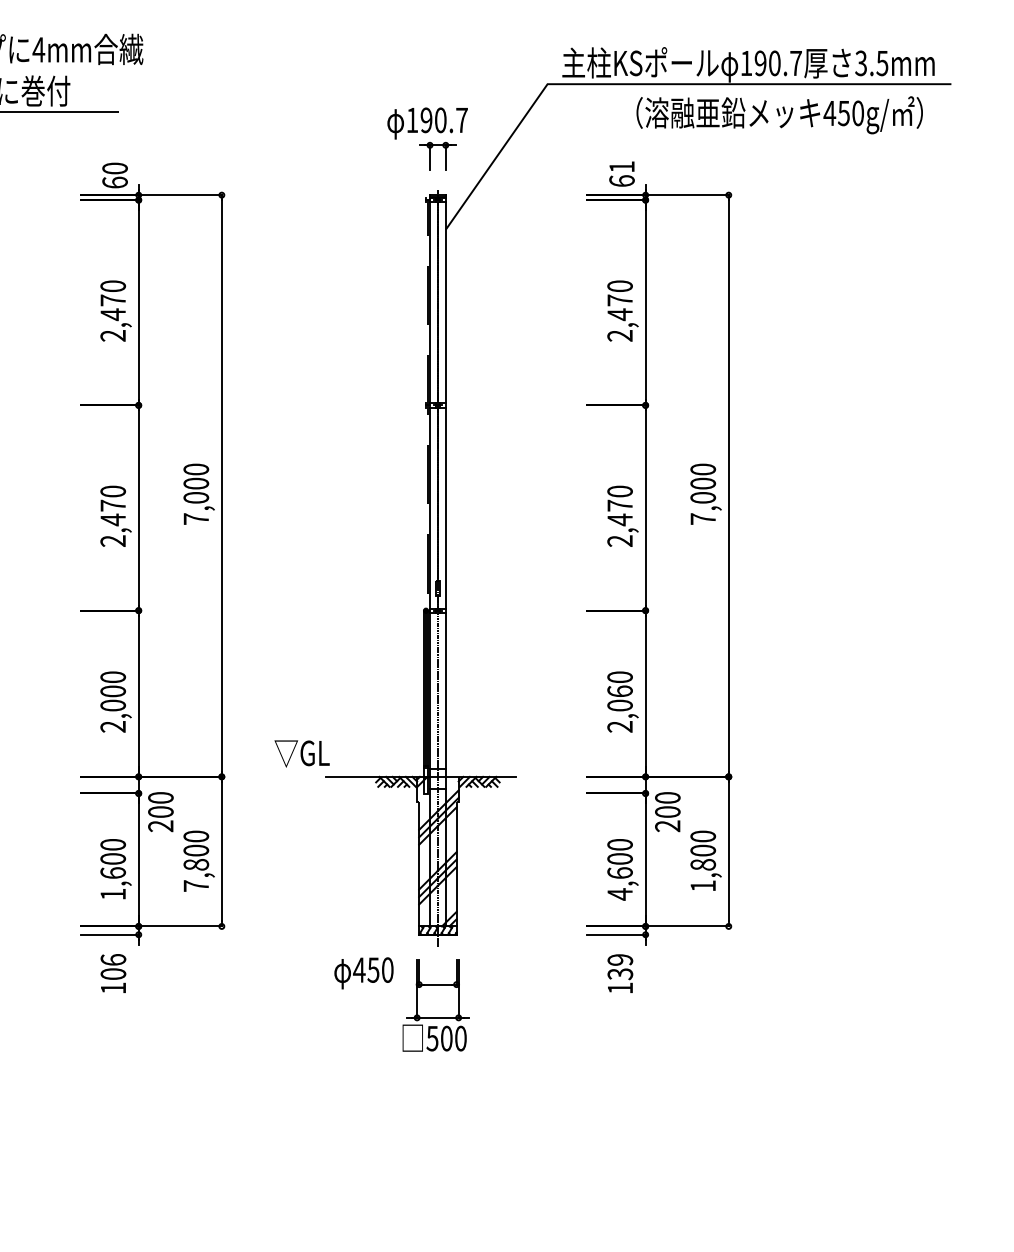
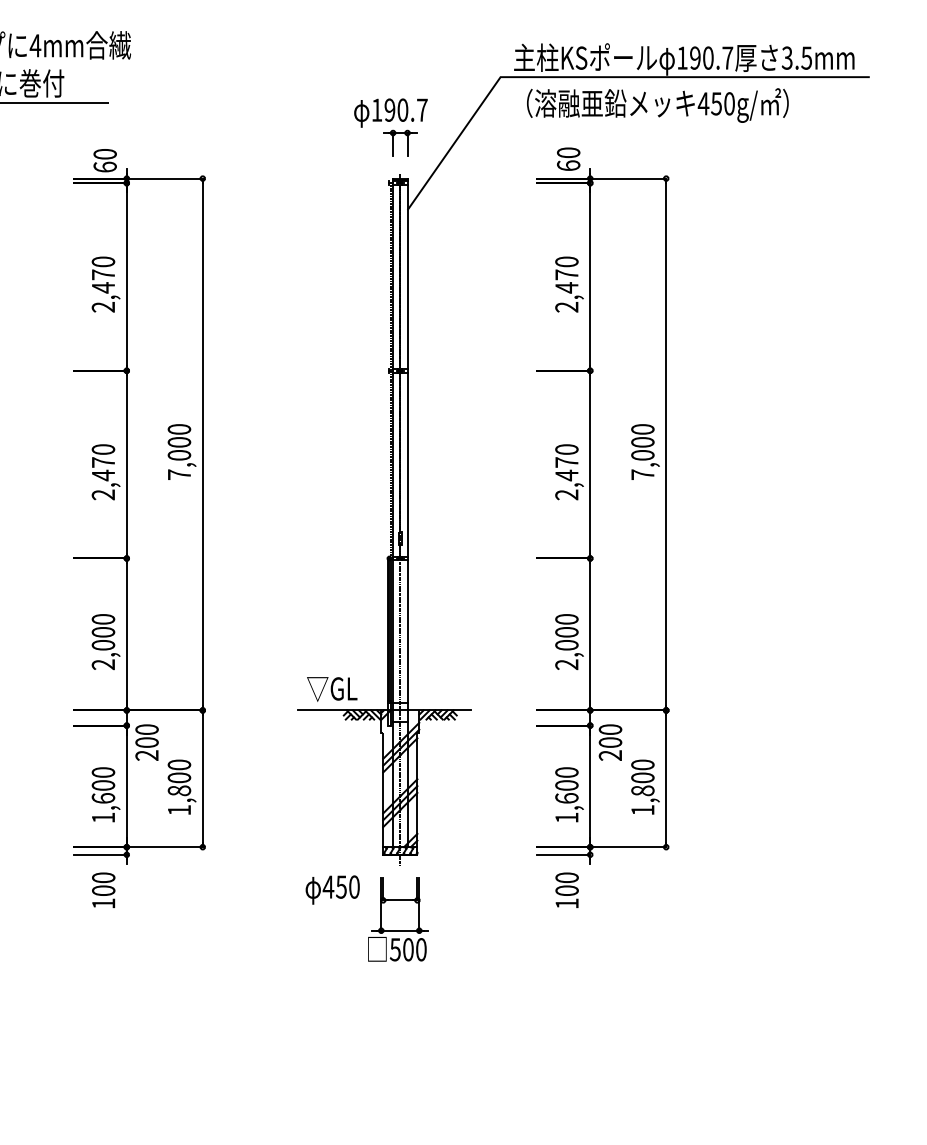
text: (779, 115) -> (657, 105), moved
text: (621, 166) -> (568, 152), 61 -> 60
text: (619, 690) -> (566, 631), 2,060 -> 2,000
text: (302, 753) -> (332, 689), moved
text: (196, 885) -> (179, 809), 7,800 -> 1,800
text: (619, 893) -> (566, 817), 4,600 -> 1,600
text: (113, 959) -> (103, 877), 106 -> 100
text: (619, 967) -> (566, 884), 139 -> 100

